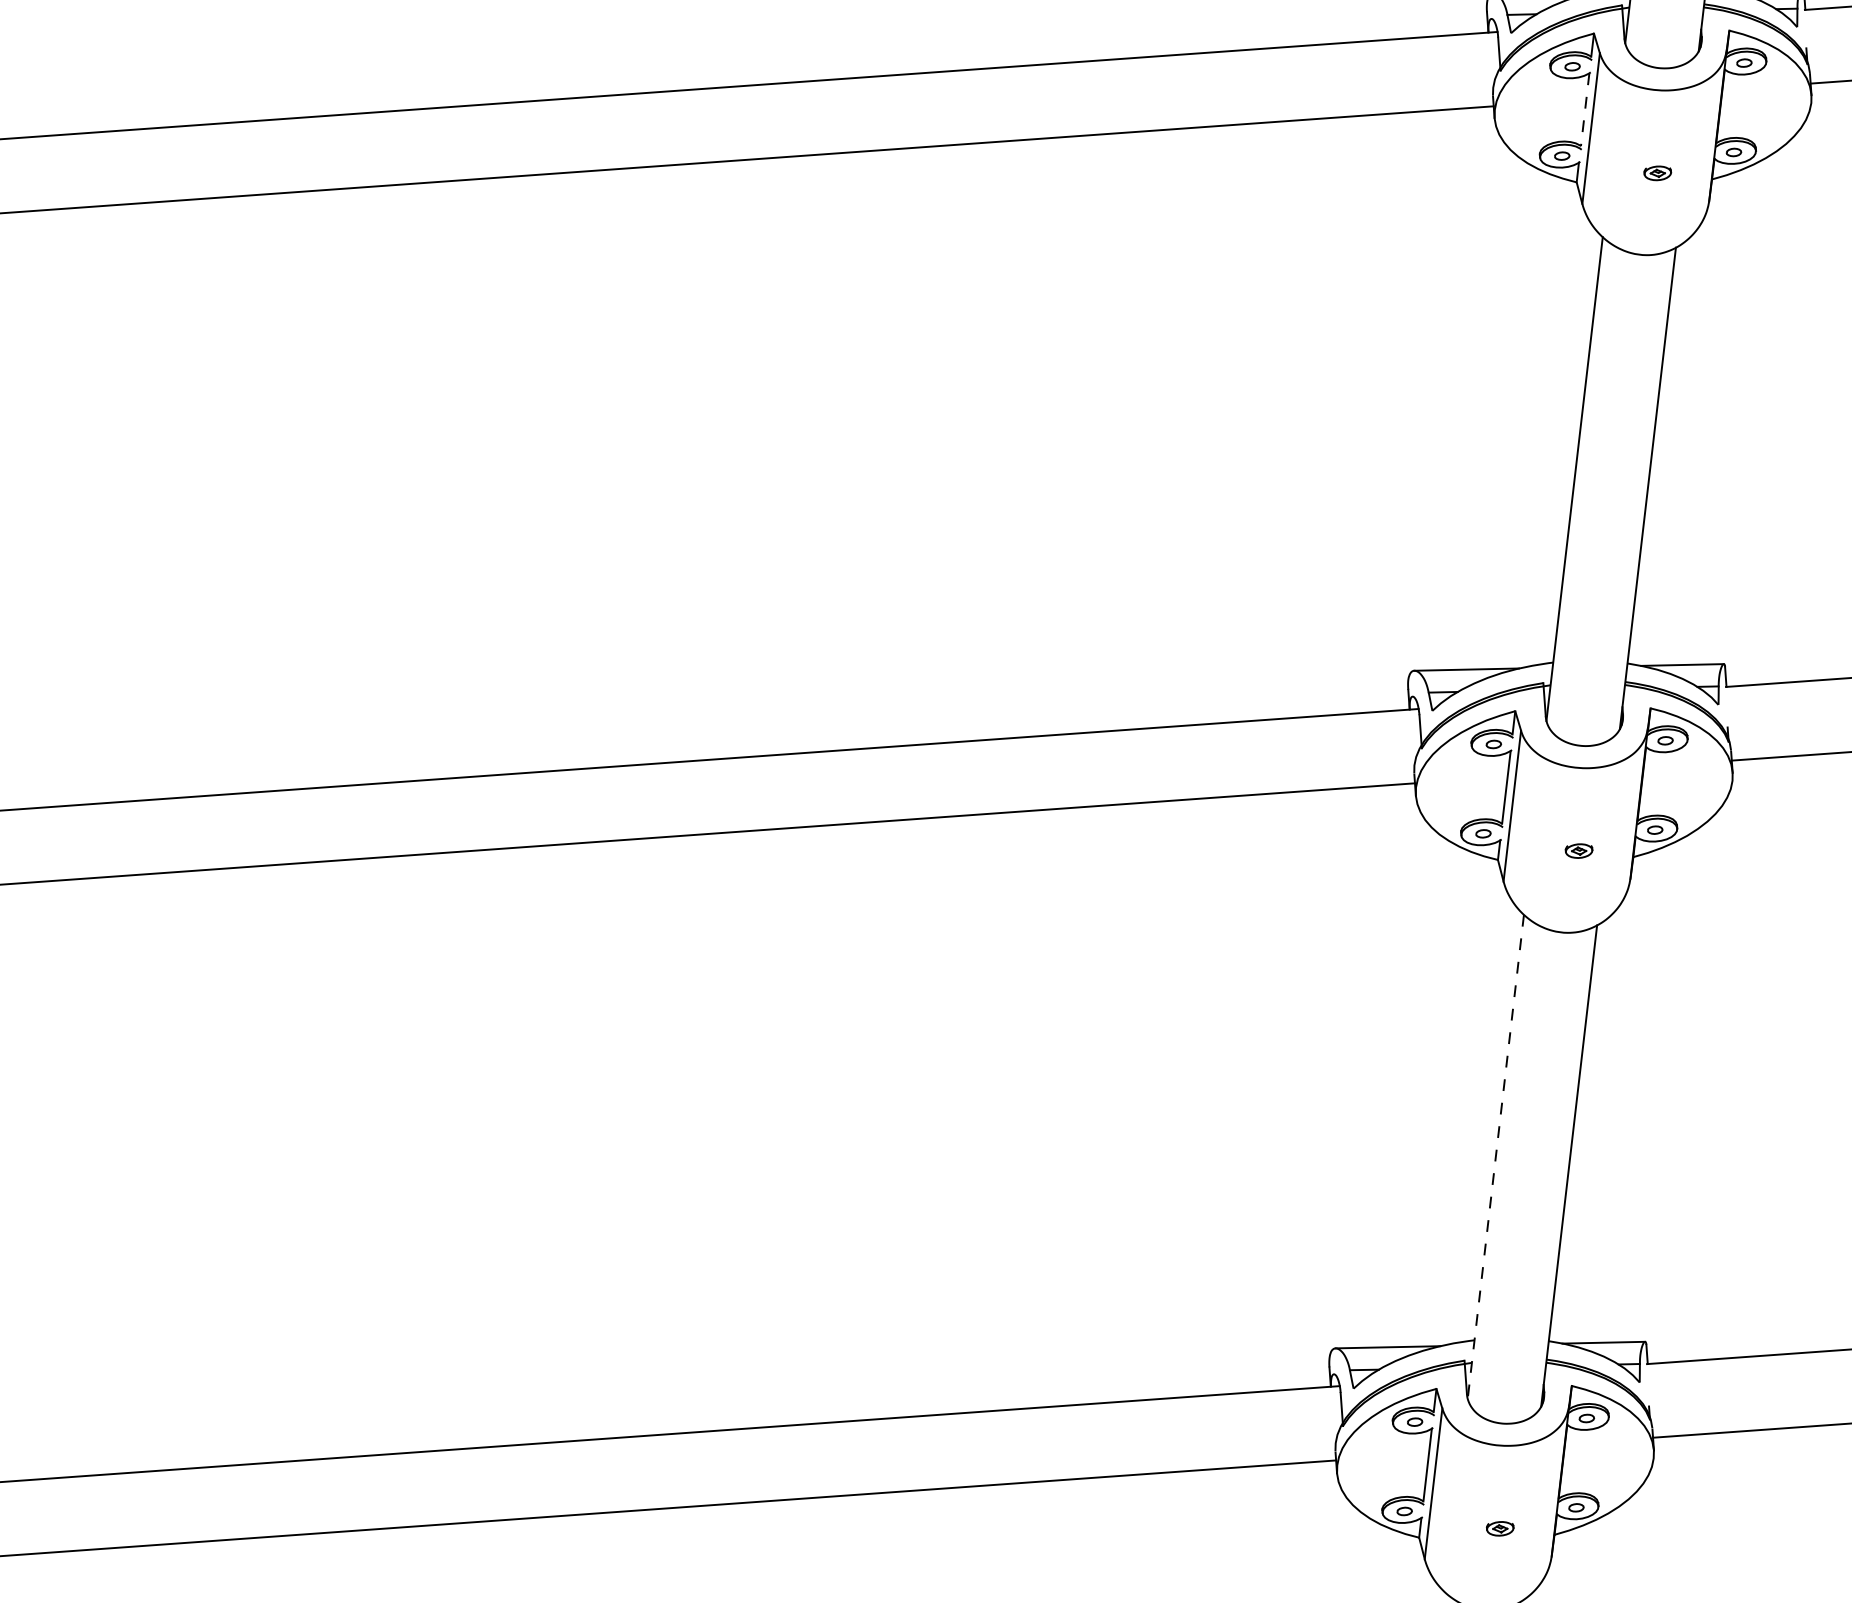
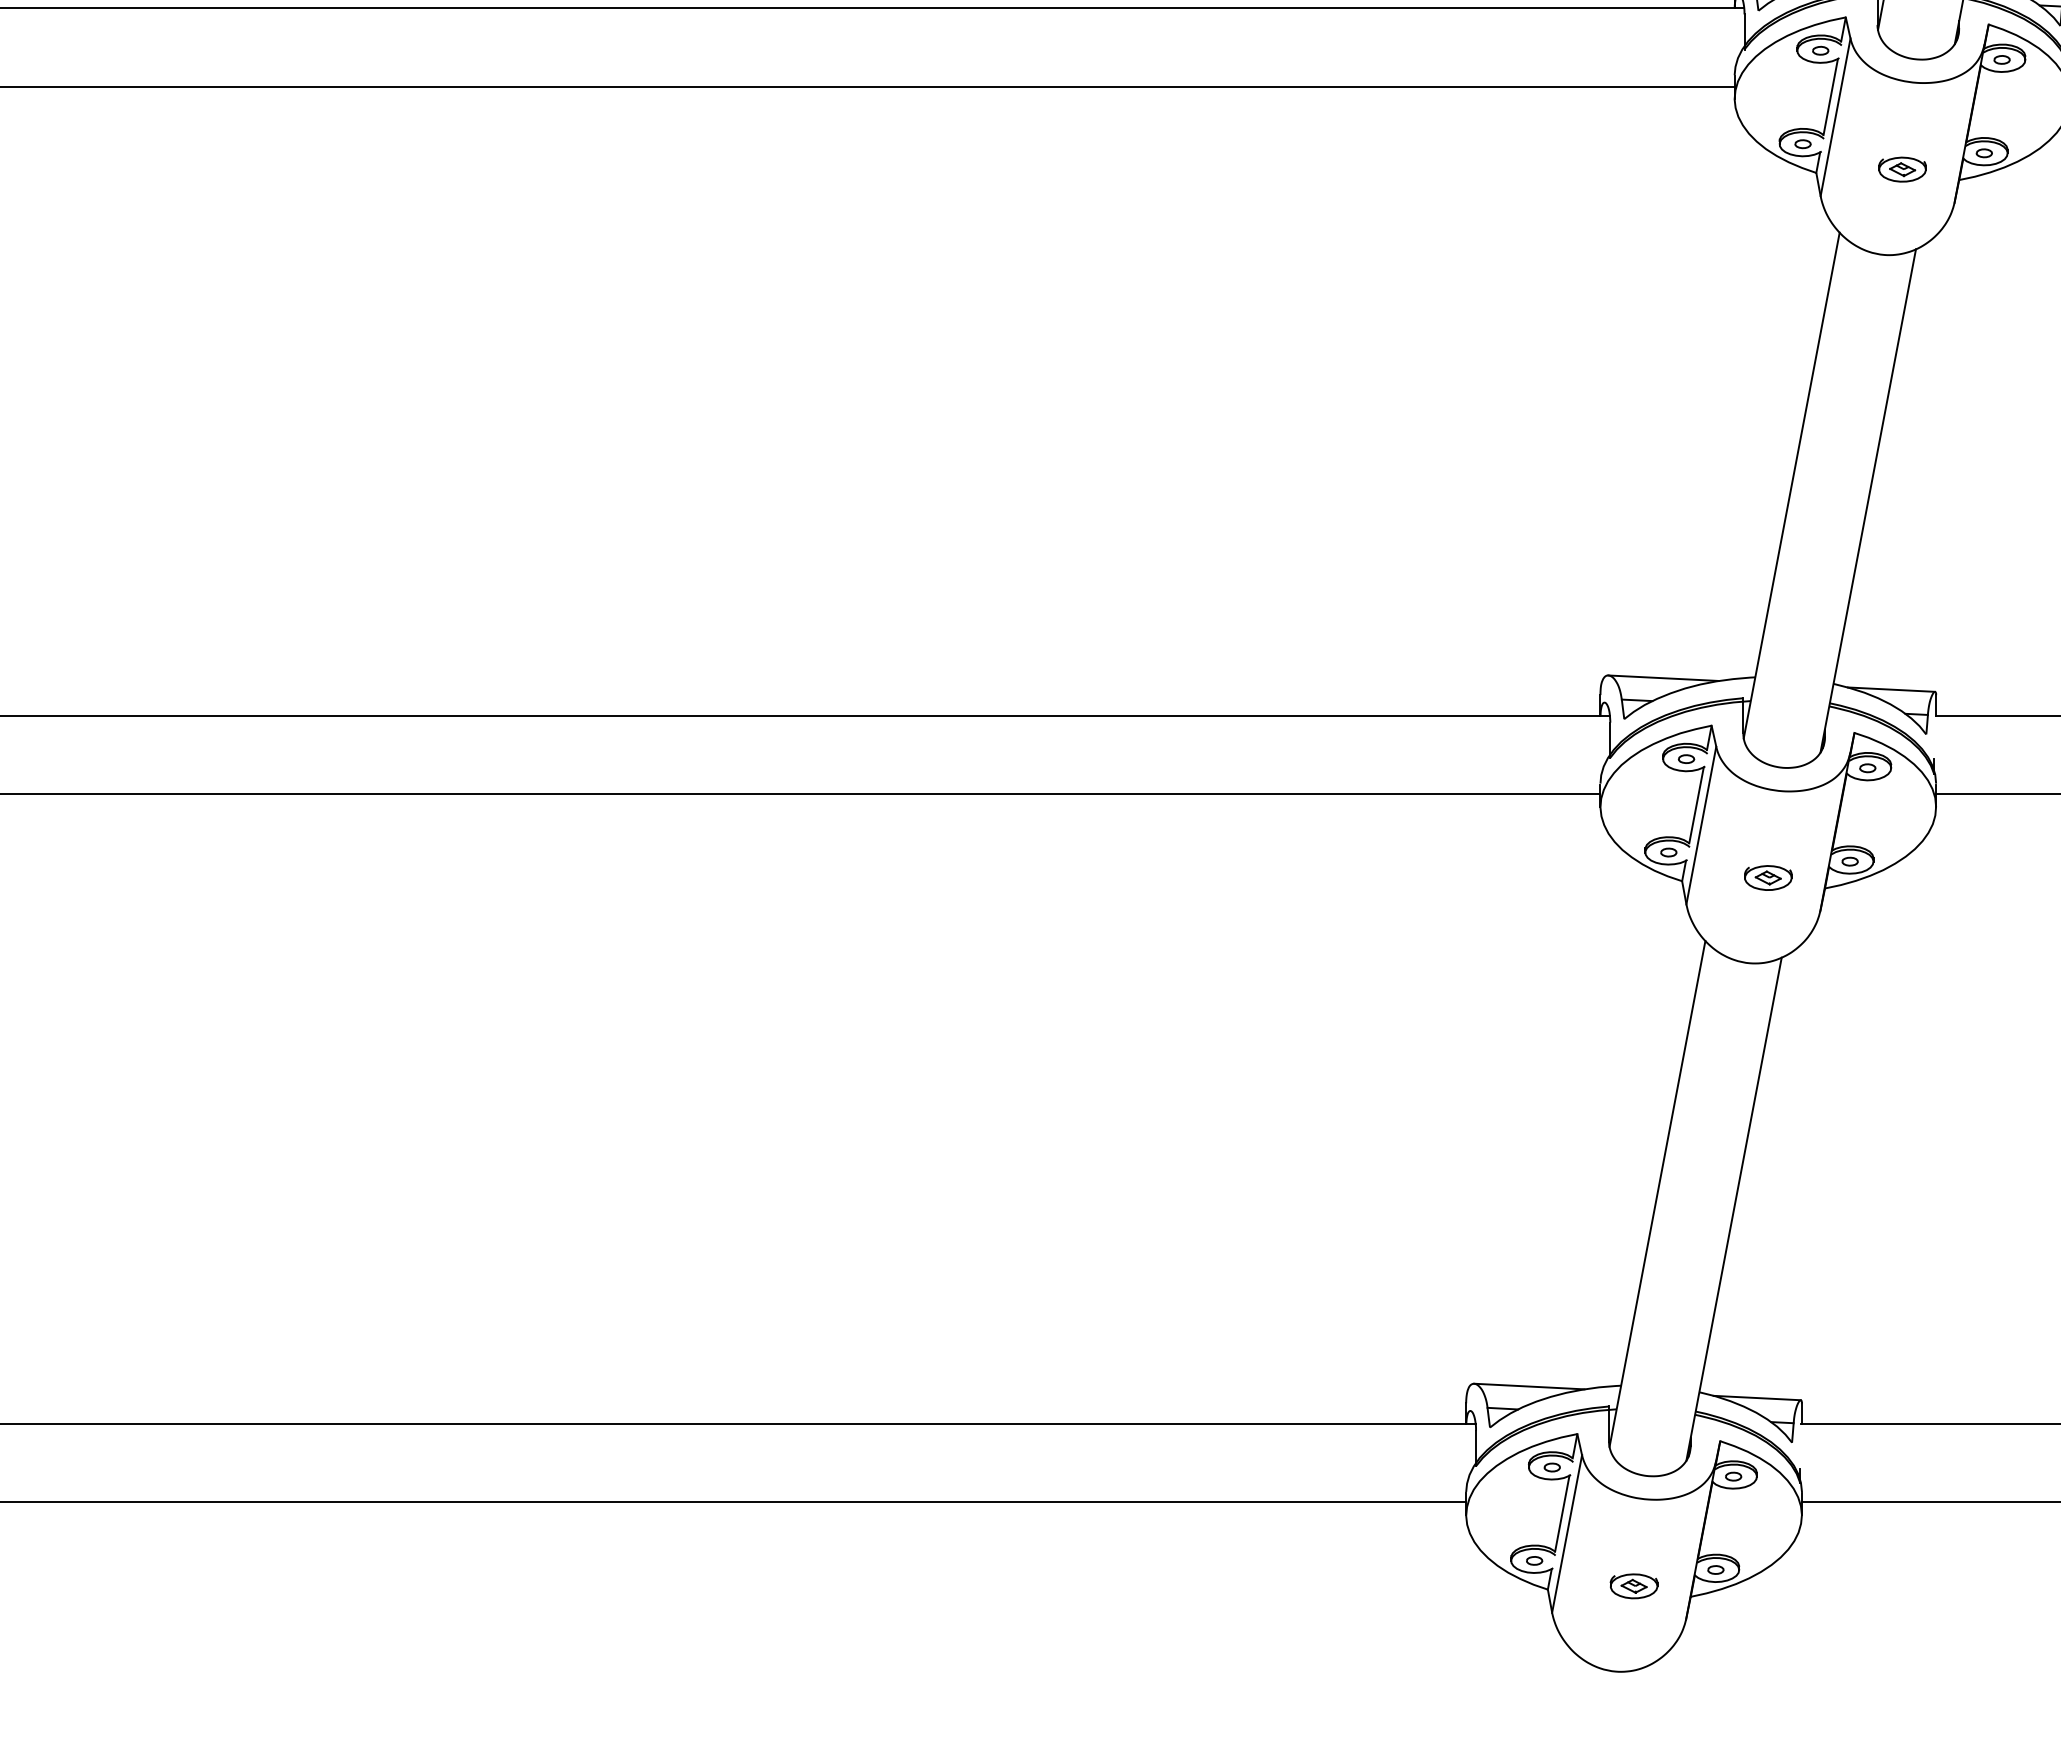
line: (1584, 110) -> (1830, 97), dashed -> solid
part: (1657, 173) -> (1902, 169), size x1.67
part: (1579, 850) -> (1768, 877), size x1.67
line: (1495, 1157) -> (1657, 1194), dashed -> solid
part: (1499, 1528) -> (1633, 1586), size x1.67

